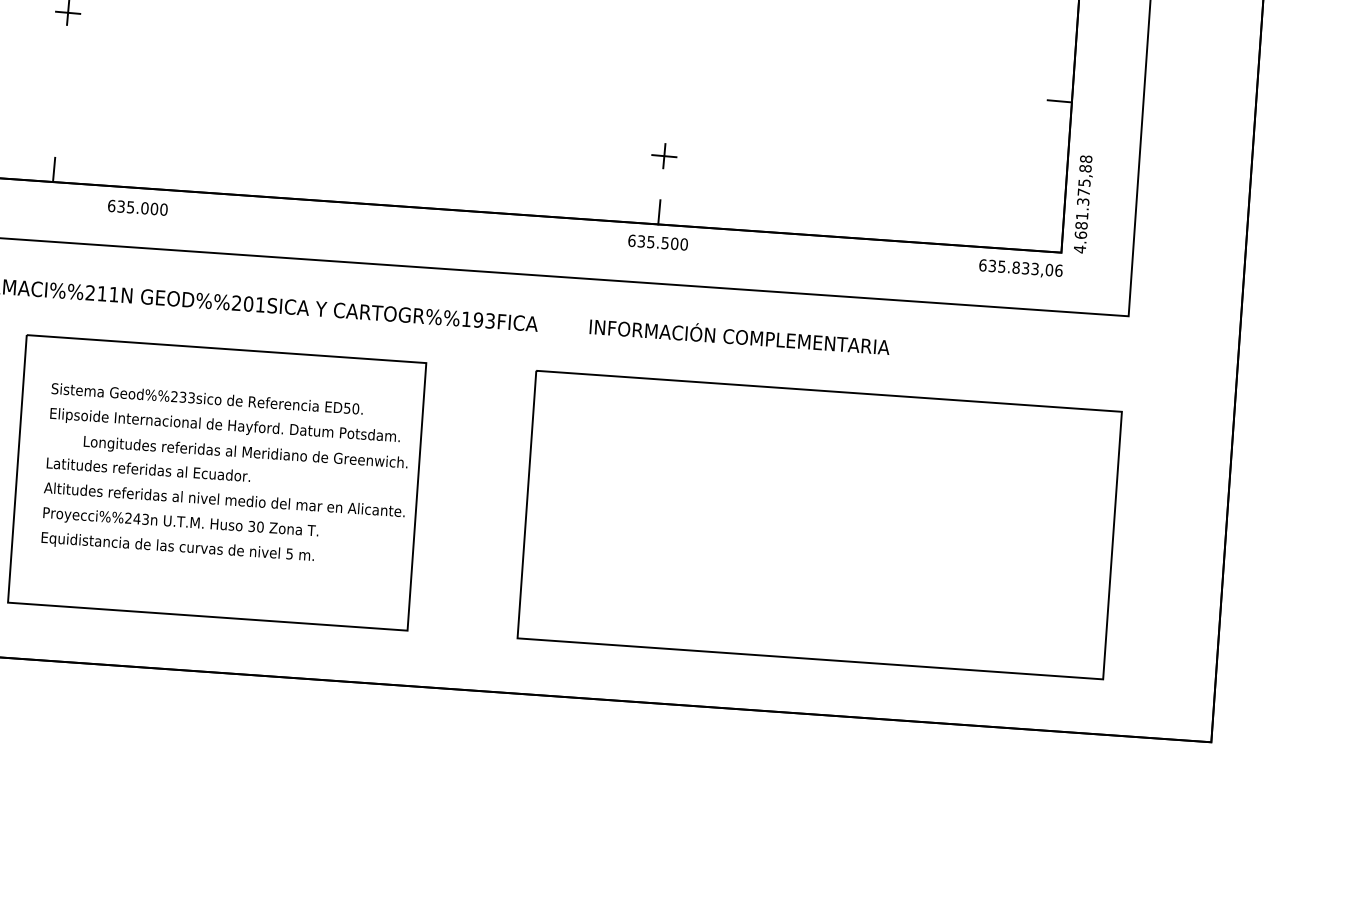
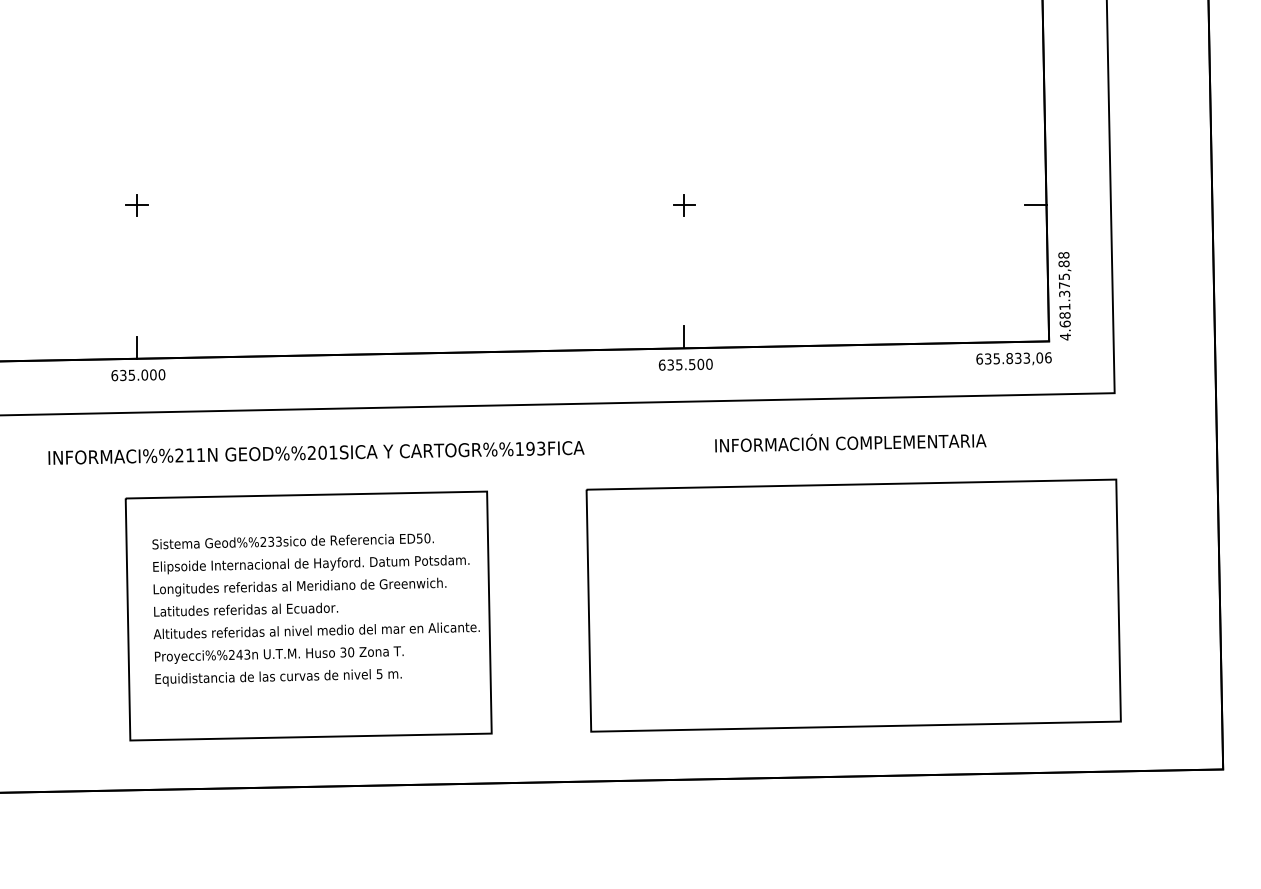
part: (664, 156) -> (684, 205), moved
text: (137, 208) -> (138, 375), moved
text: (739, 336) -> (850, 442), moved
text: (245, 452) -> (299, 586), moved

